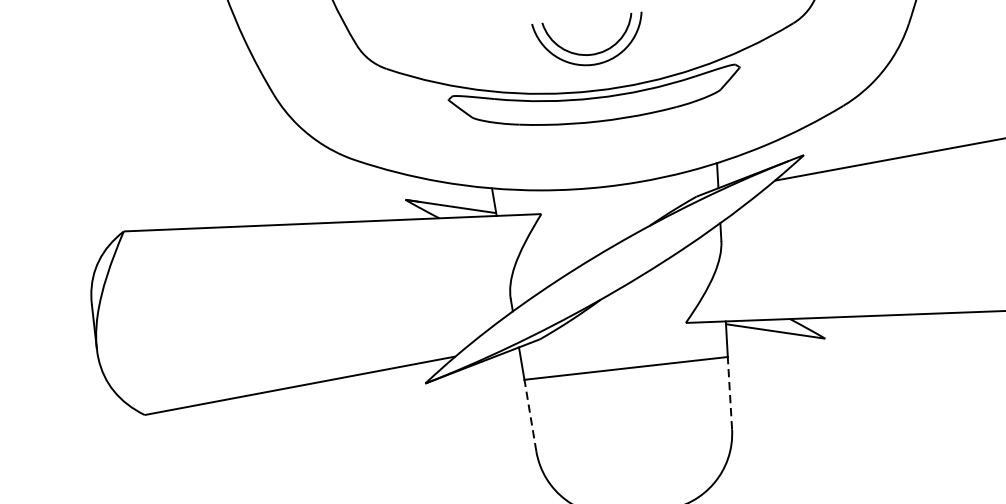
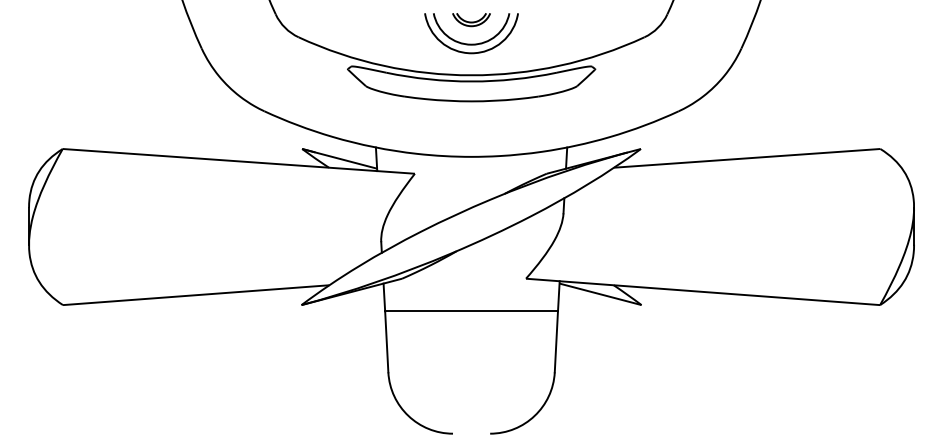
part: (587, 26) -> (471, 20), added
line: (730, 392) -> (556, 341), dashed -> solid
line: (530, 415) -> (386, 341), dashed -> solid

